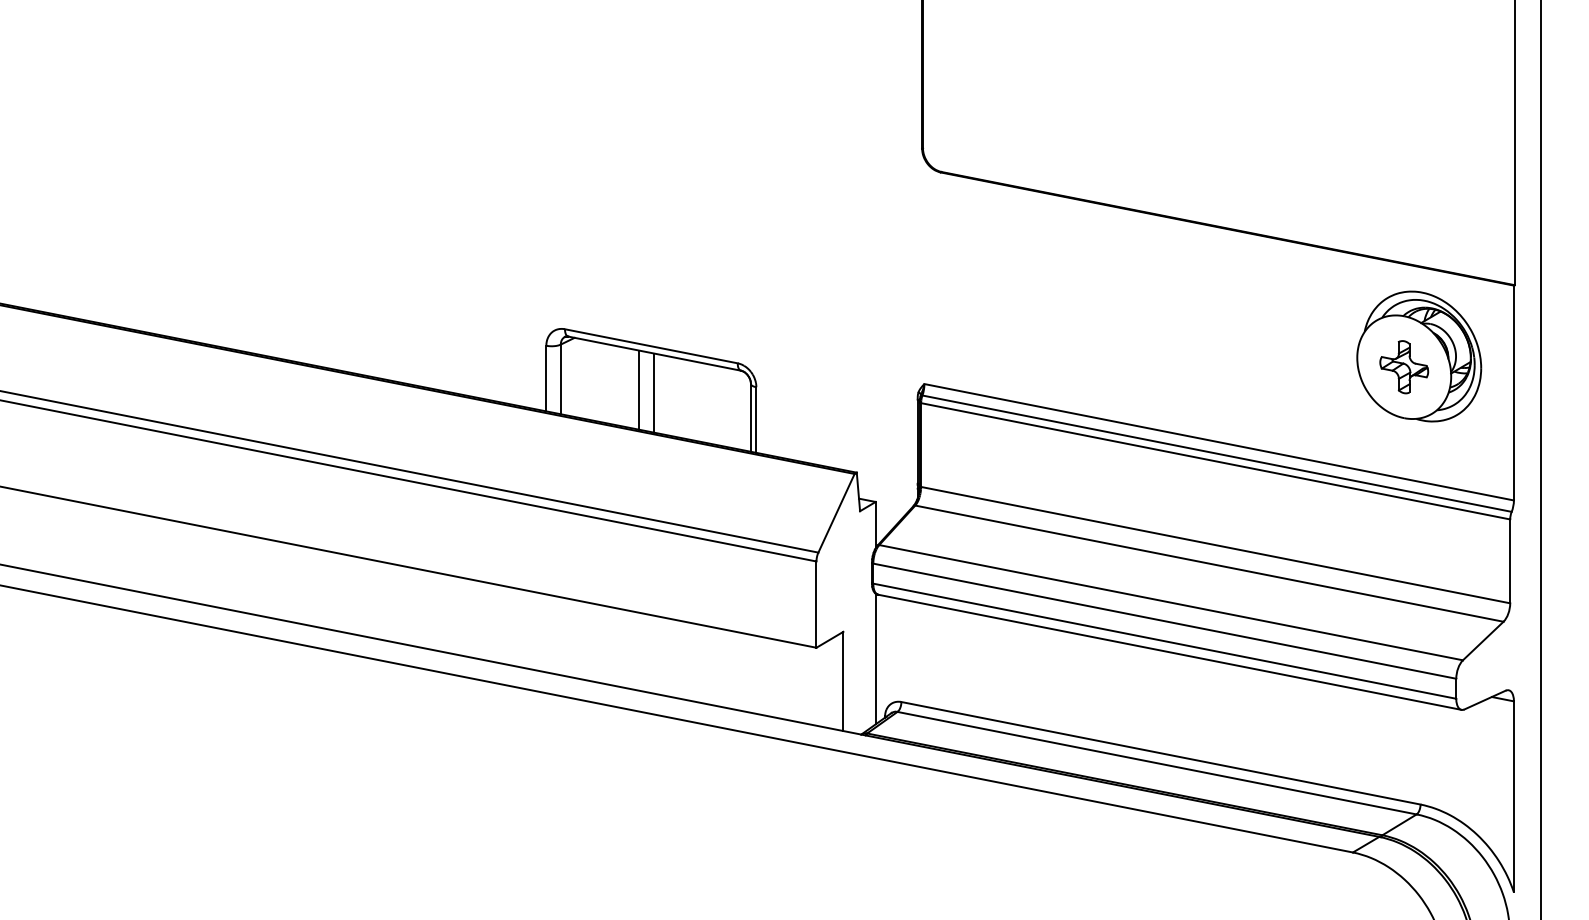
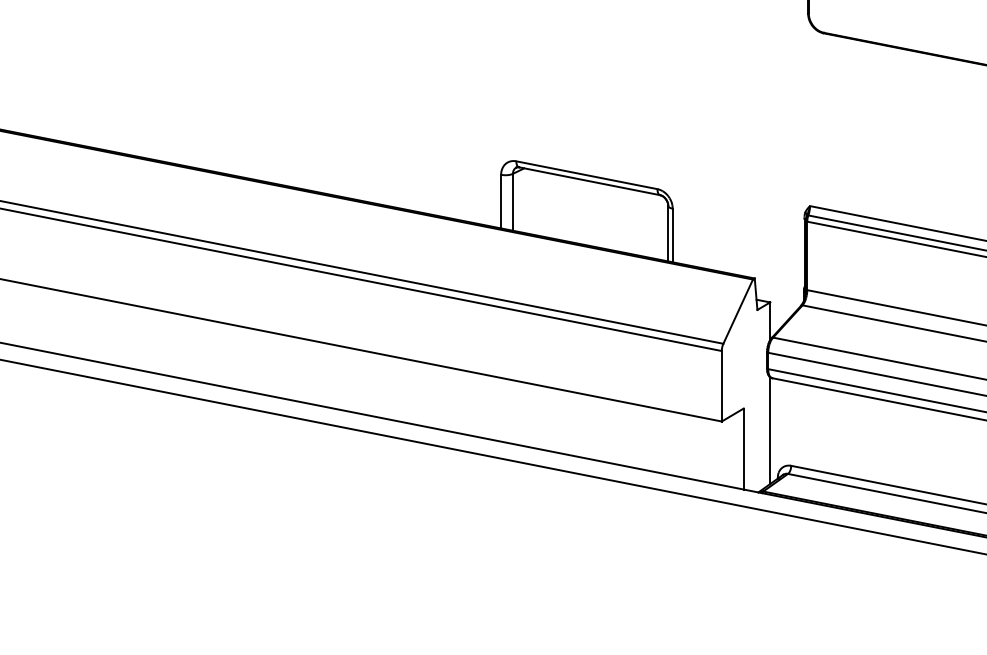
line: (639, 389) -> (577, 210), removed
line: (653, 392) -> (588, 212), removed

